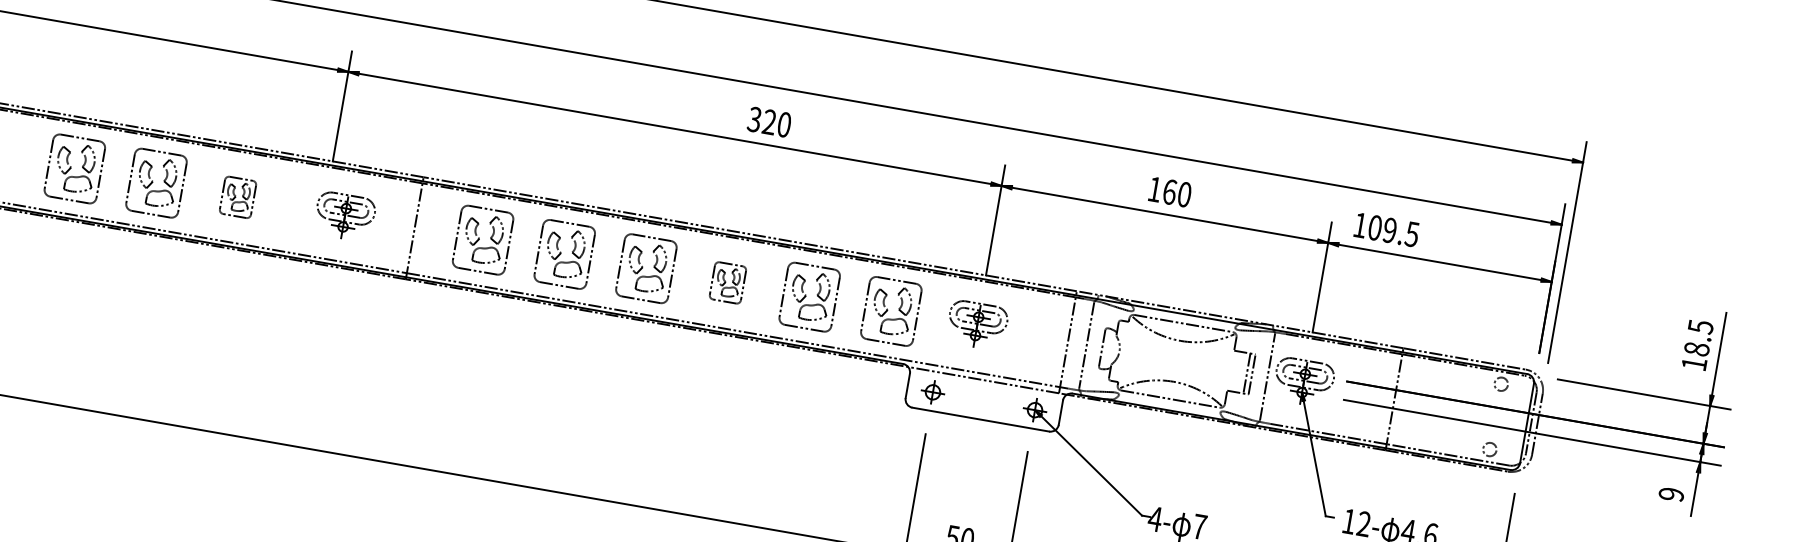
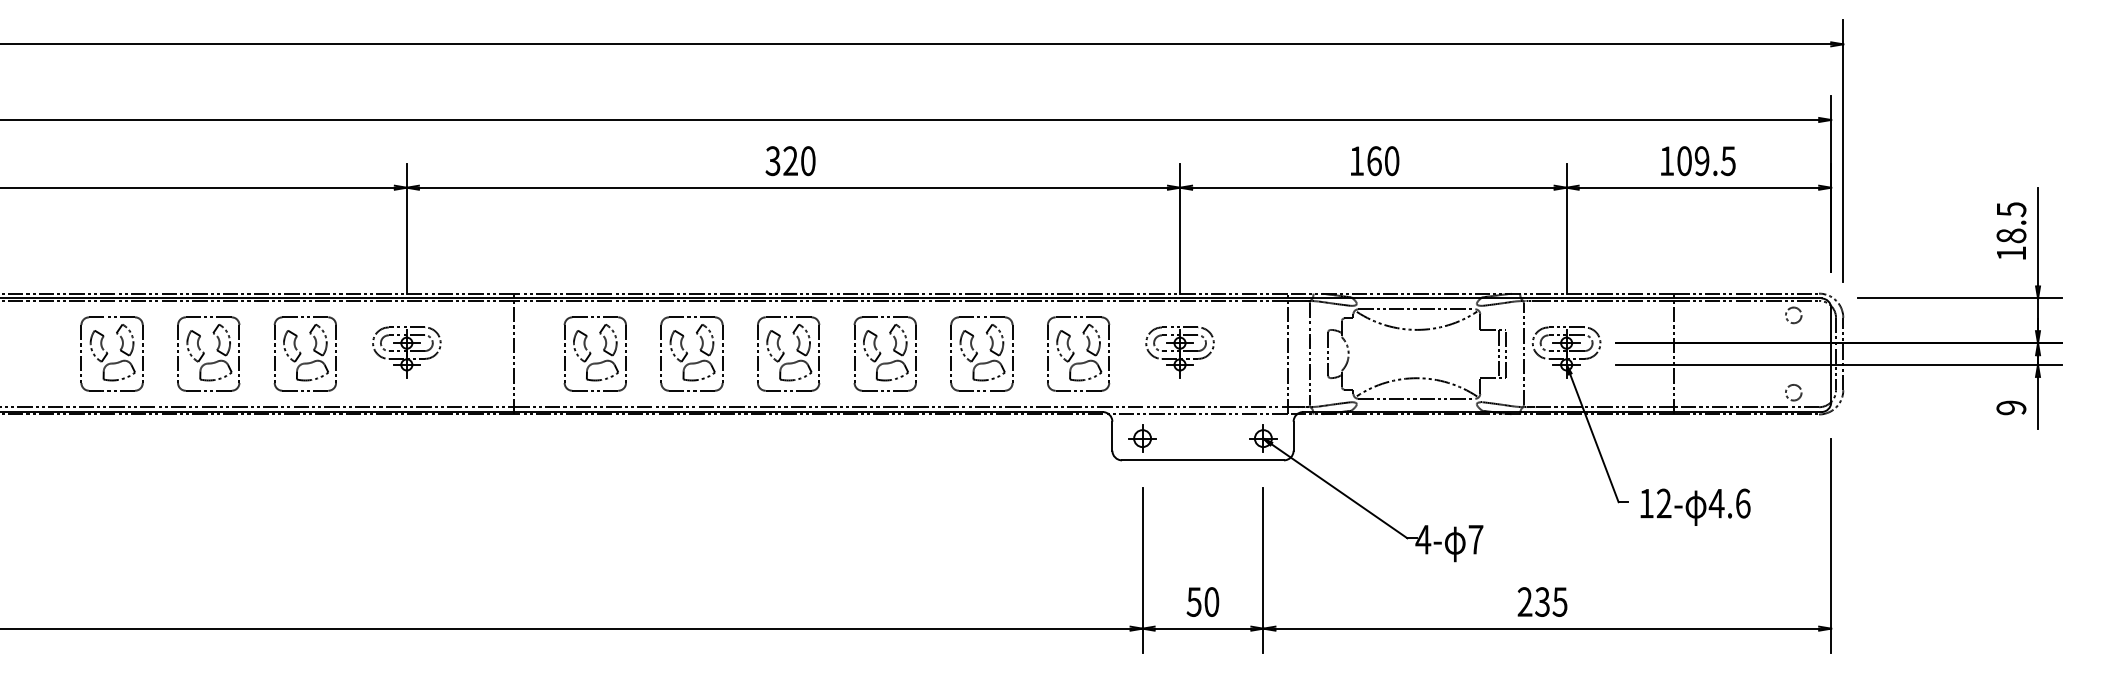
text: (769, 122) -> (790, 161), moved
part: (237, 196) -> (304, 353), size x1.67
part: (344, 216) -> (406, 352), moved
text: (1386, 230) -> (1698, 161), moved
part: (727, 282) -> (884, 353), size x1.67

